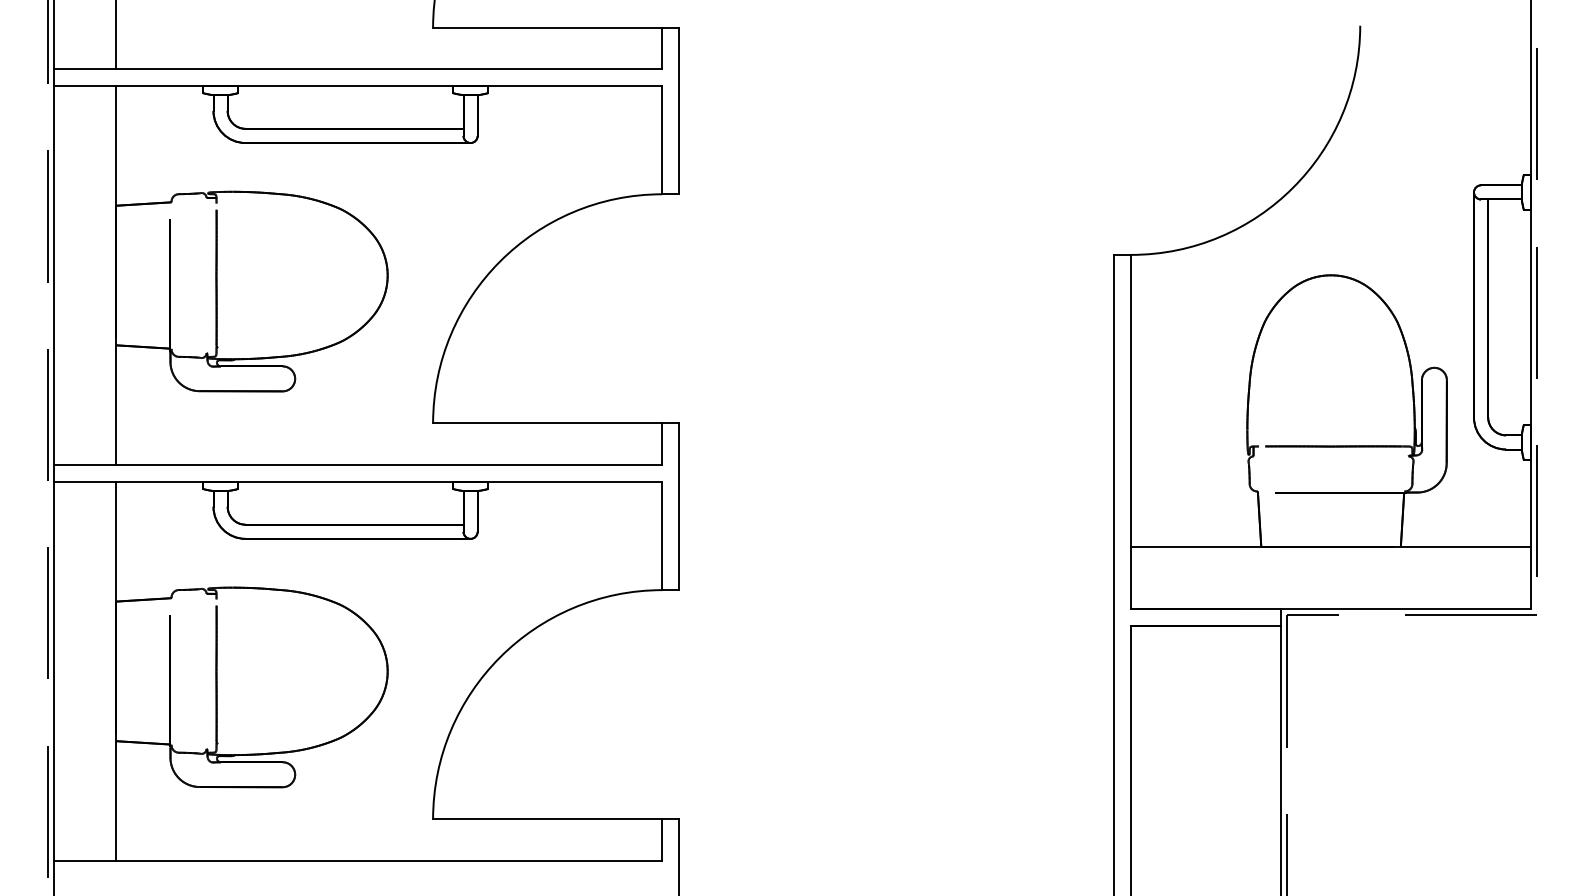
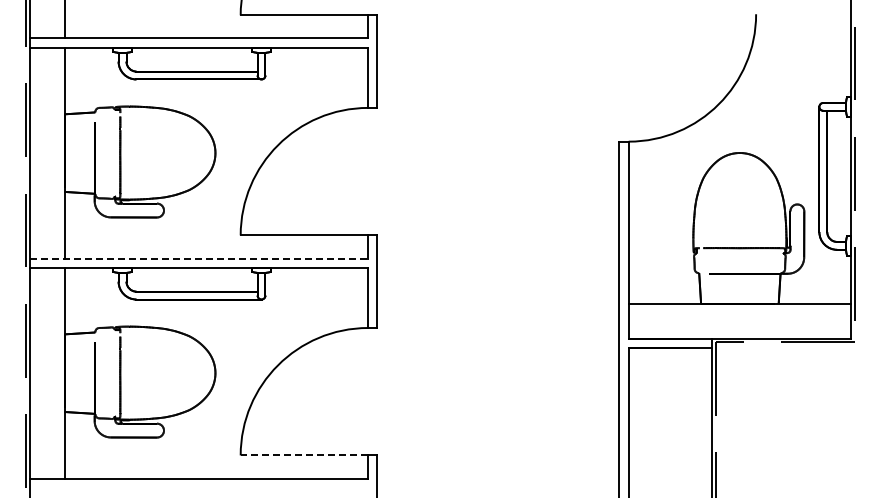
line: (358, 465) -> (199, 258), solid -> dashed
line: (547, 819) -> (304, 455), solid -> dashed

